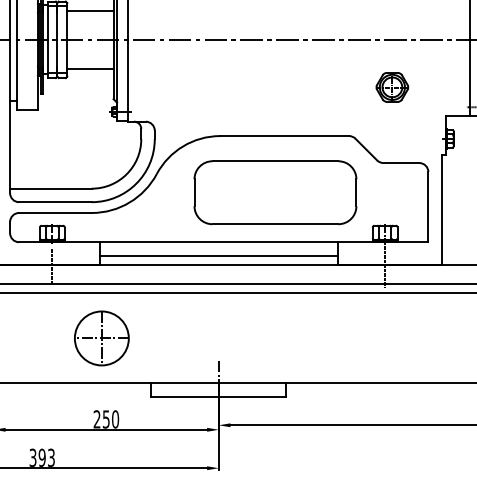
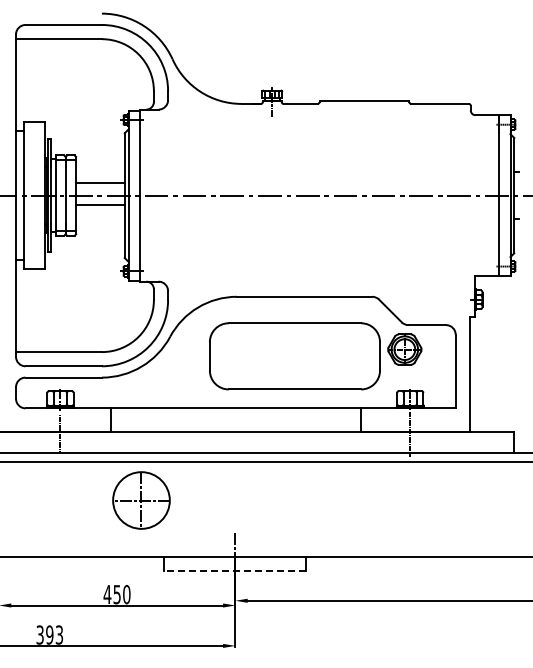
line: (90, 11) -> (100, 183), moved
line: (90, 68) -> (100, 204), moved
part: (392, 87) -> (404, 349), moved
line: (218, 255) -> (235, 422), removed
part: (101, 338) -> (141, 500), moved
line: (218, 396) -> (235, 570), solid -> dashed
text: (97, 418) -> (107, 593), 250 -> 450

